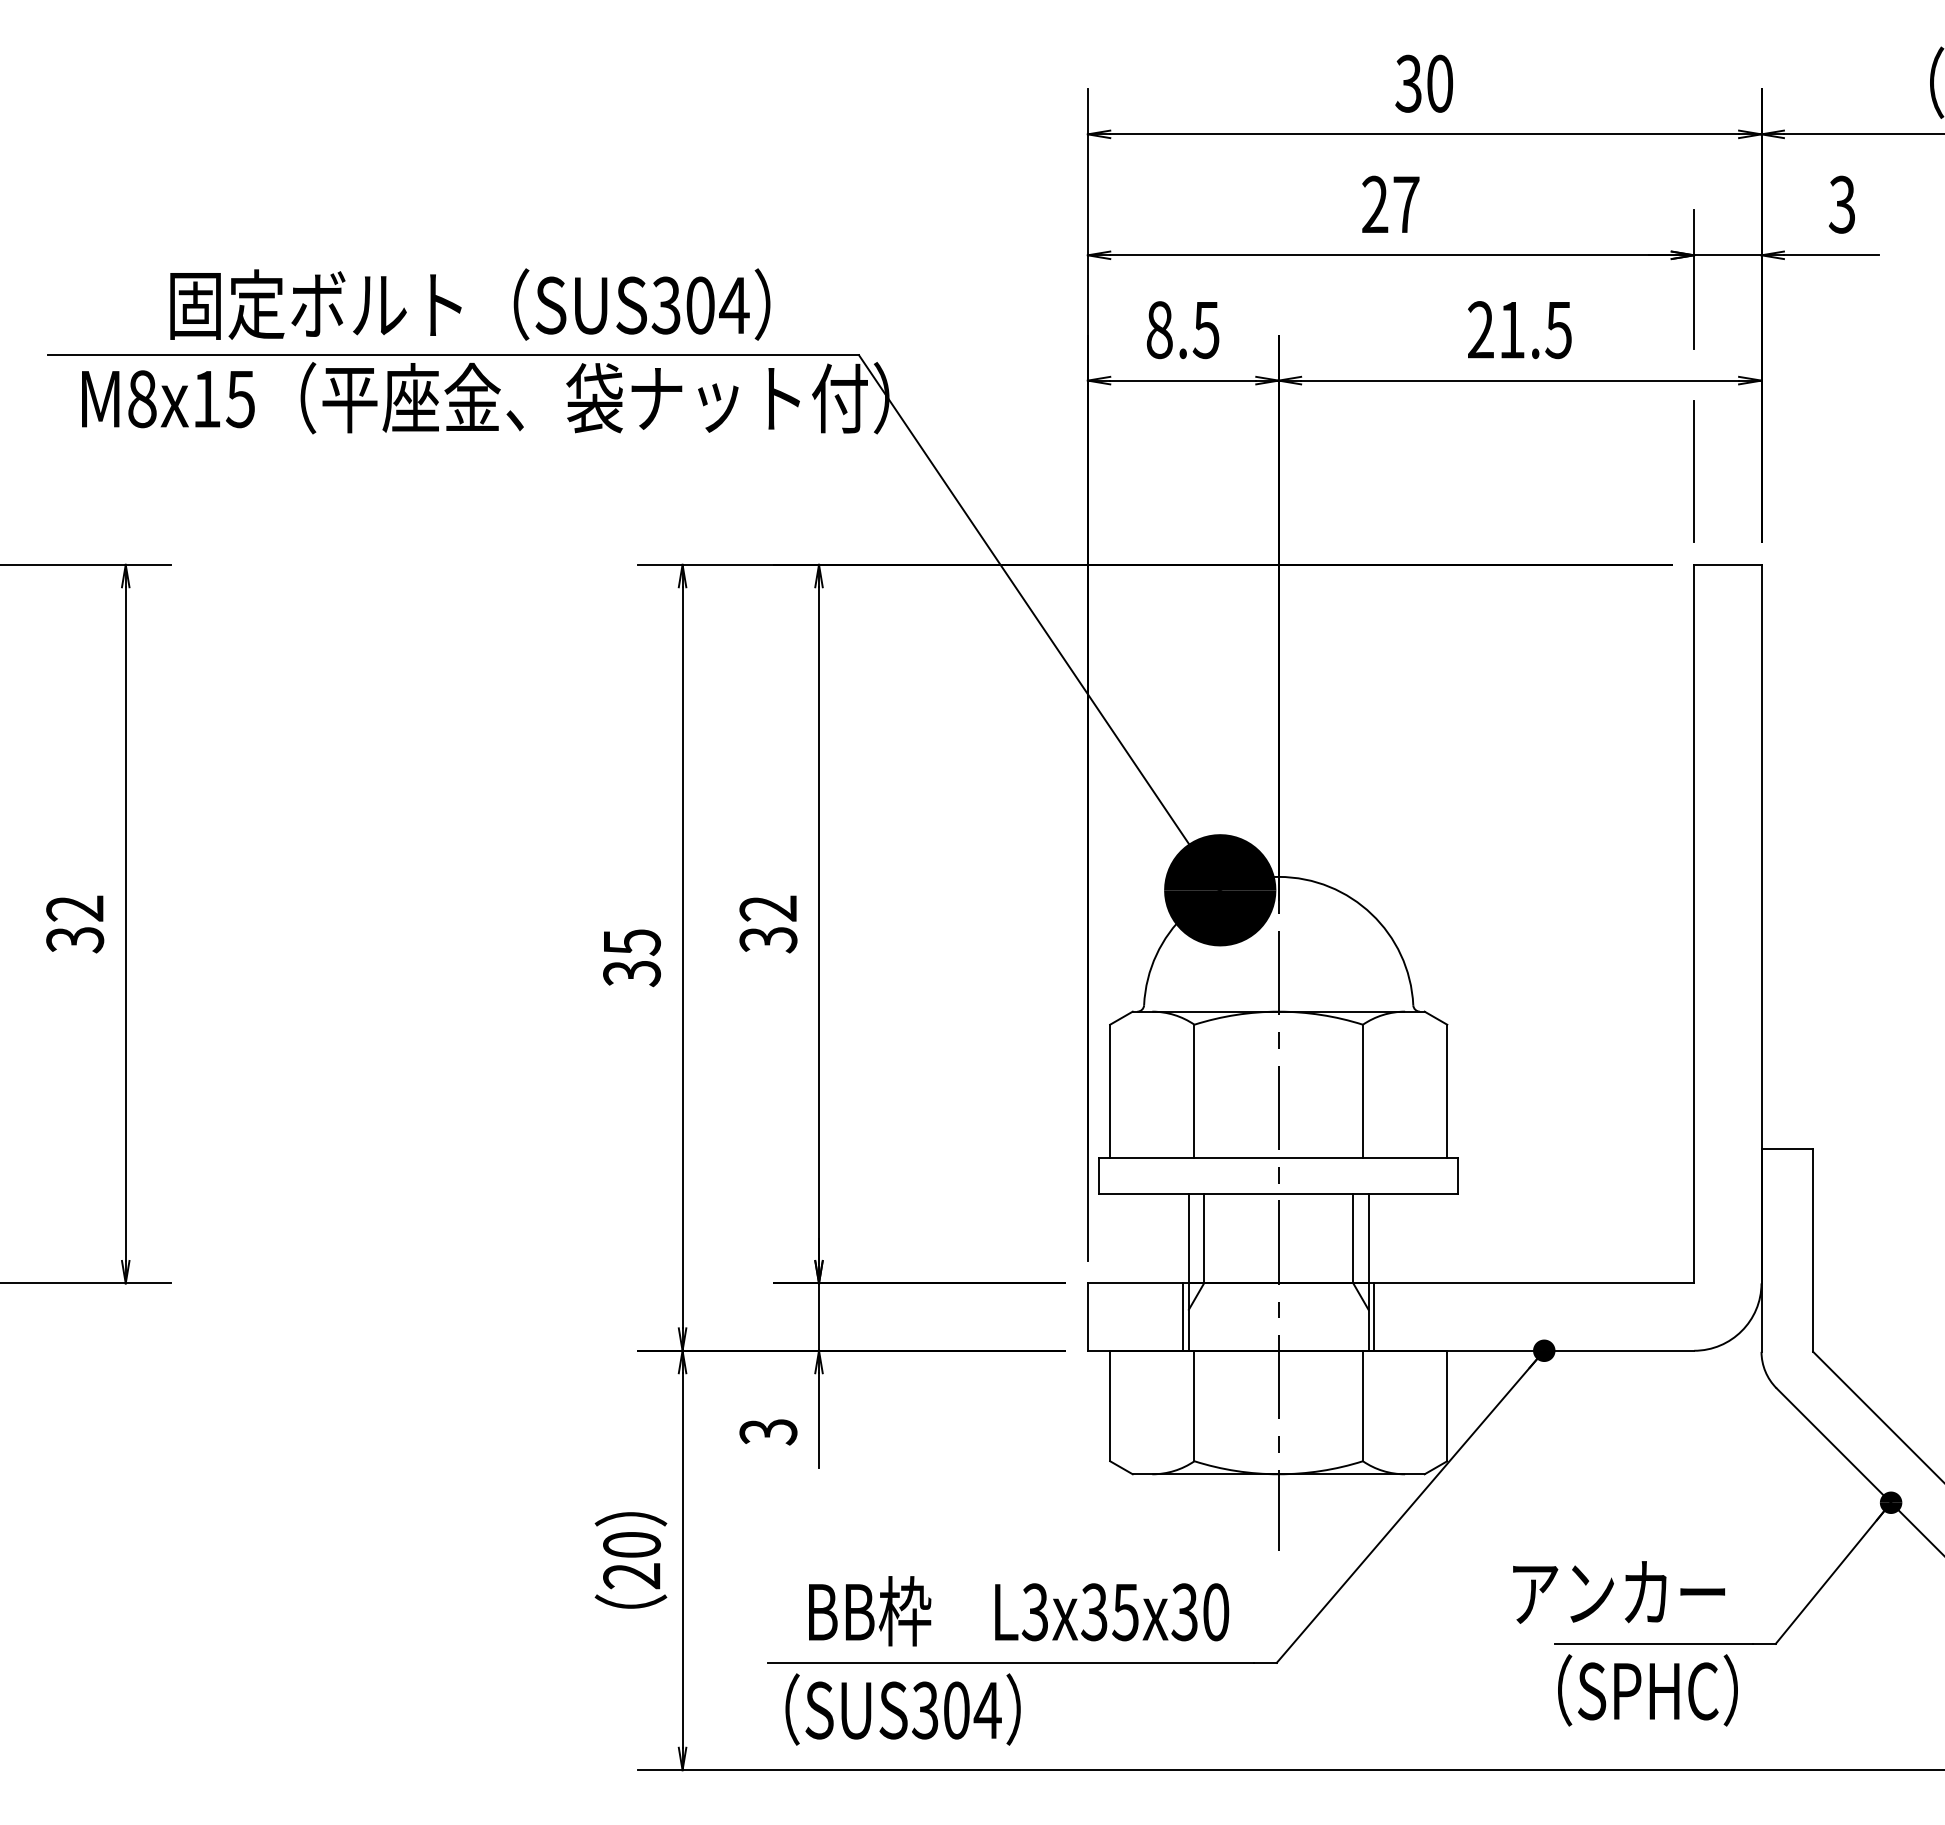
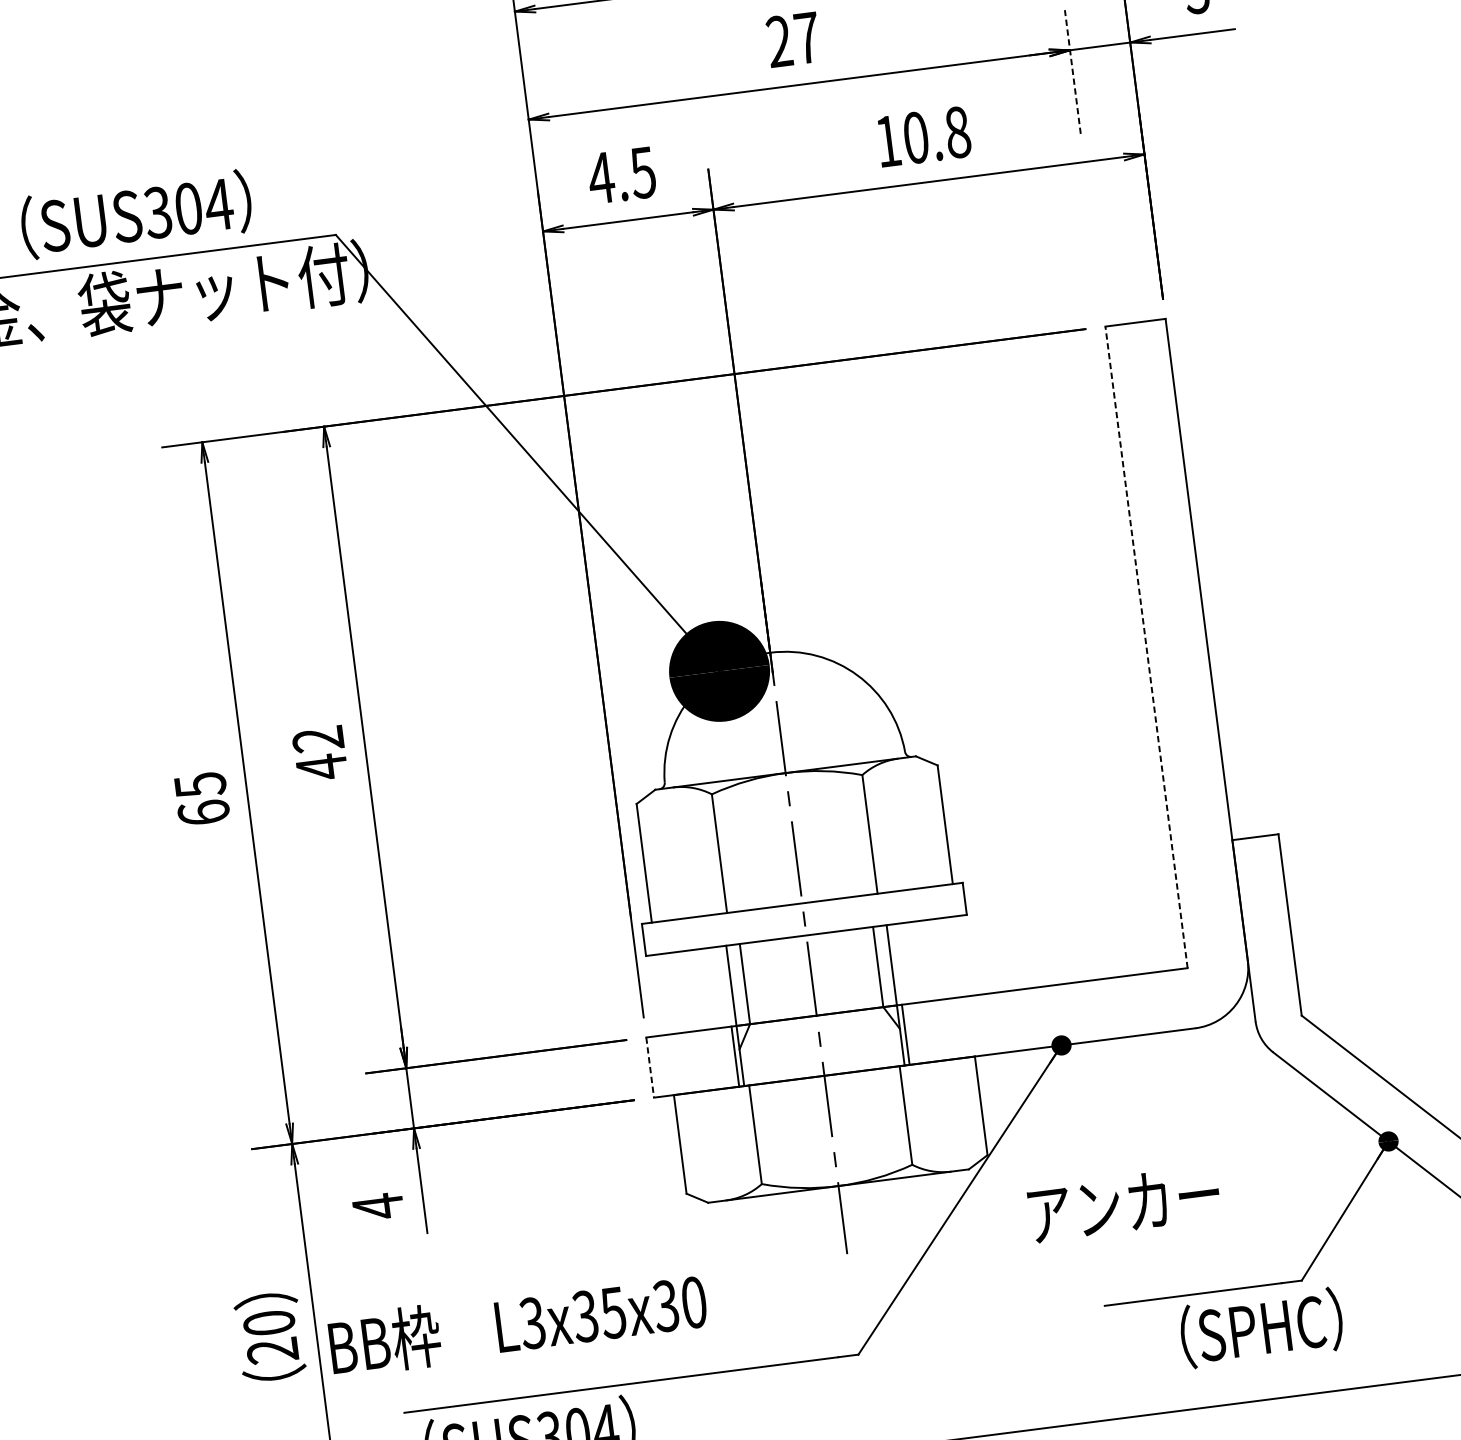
line: (1694, 279) -> (1073, 71), solid -> dashed
text: (1159, 330) -> (601, 178), 8.5 -> 4.5
text: (1520, 330) -> (923, 137), 21.5 -> 10.8
line: (1694, 471) -> (1095, 243), removed
line: (1694, 923) -> (1146, 646), solid -> dashed
text: (768, 939) -> (321, 766), 32 -> 42
text: (632, 973) -> (204, 812), 35 -> 65
line: (1087, 1317) -> (649, 1067), solid -> dashed
text: (768, 1432) -> (378, 1207), 3 -> 4
text: (1618, 1592) -> (1123, 1204), moved
text: (1019, 1611) -> (518, 1324), moved
text: (1647, 1690) -> (1261, 1328), moved

